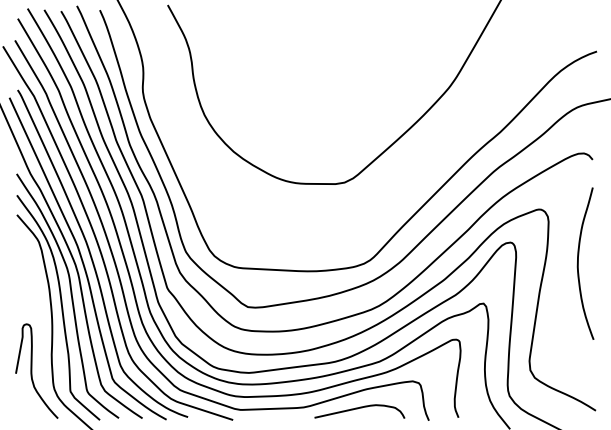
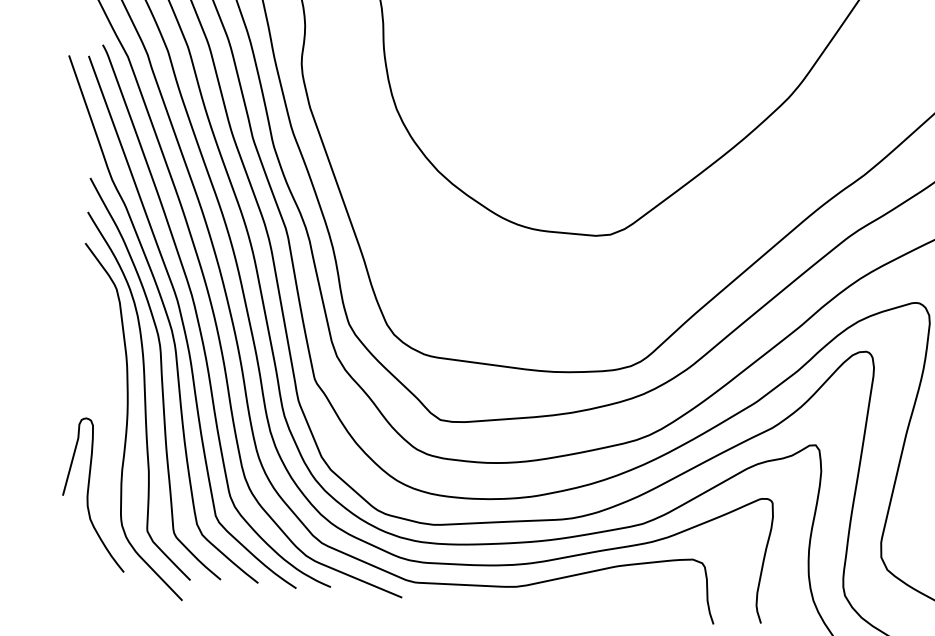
curve: (357, 409) -> (601, 597), removed

